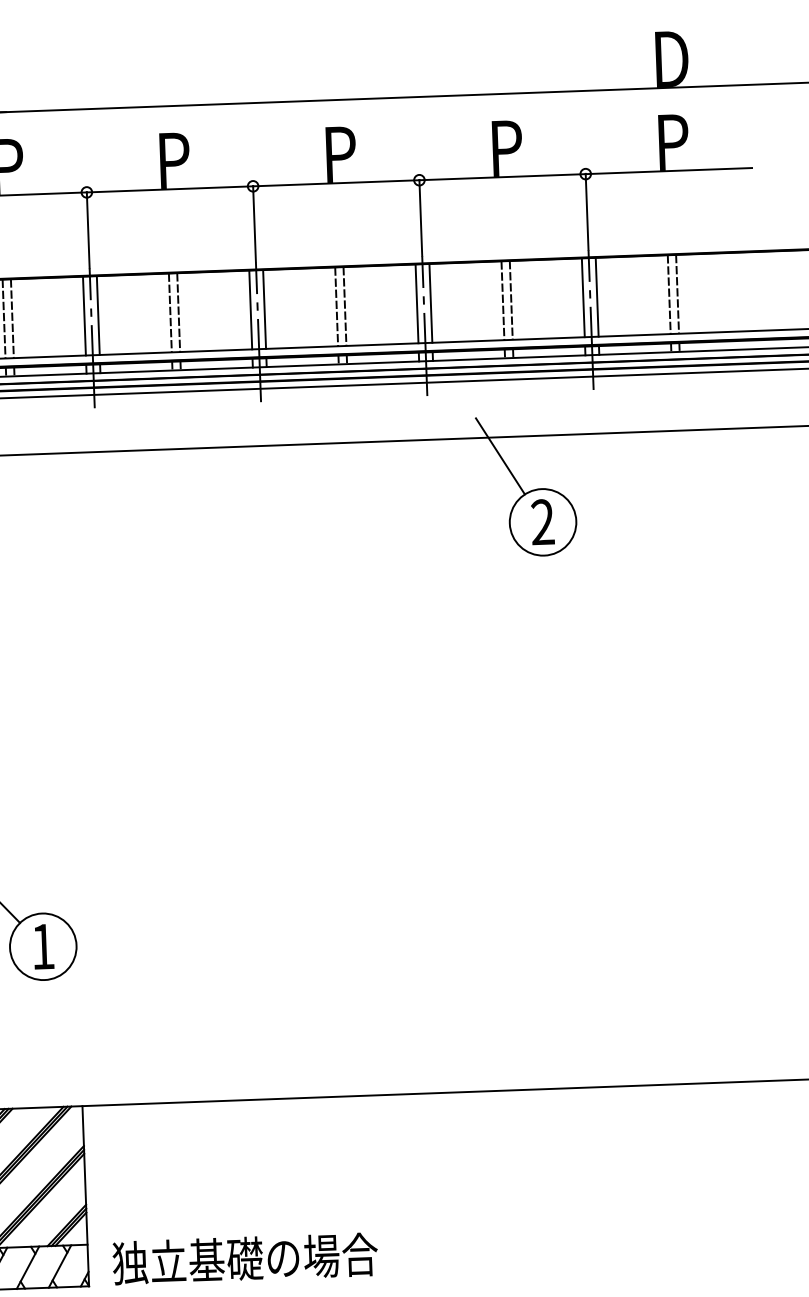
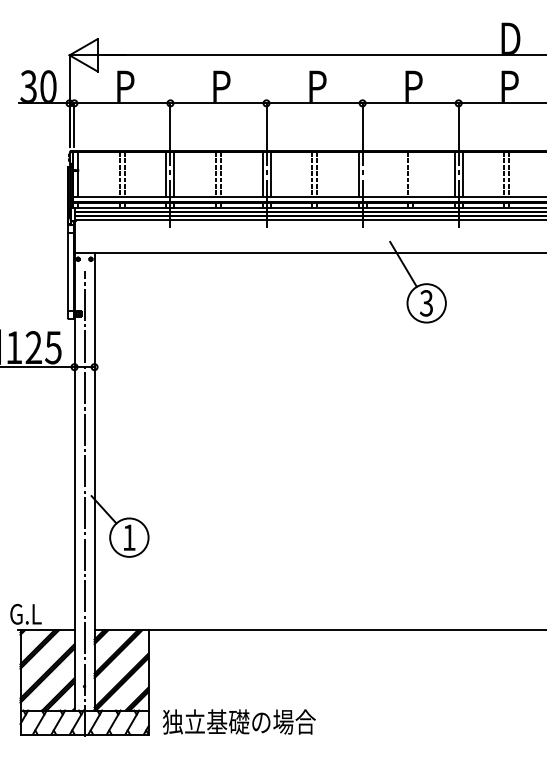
line: (512, 300) -> (413, 174), removed
line: (430, 303) -> (366, 174), removed
text: (542, 522) -> (426, 303), 2 -> 3

